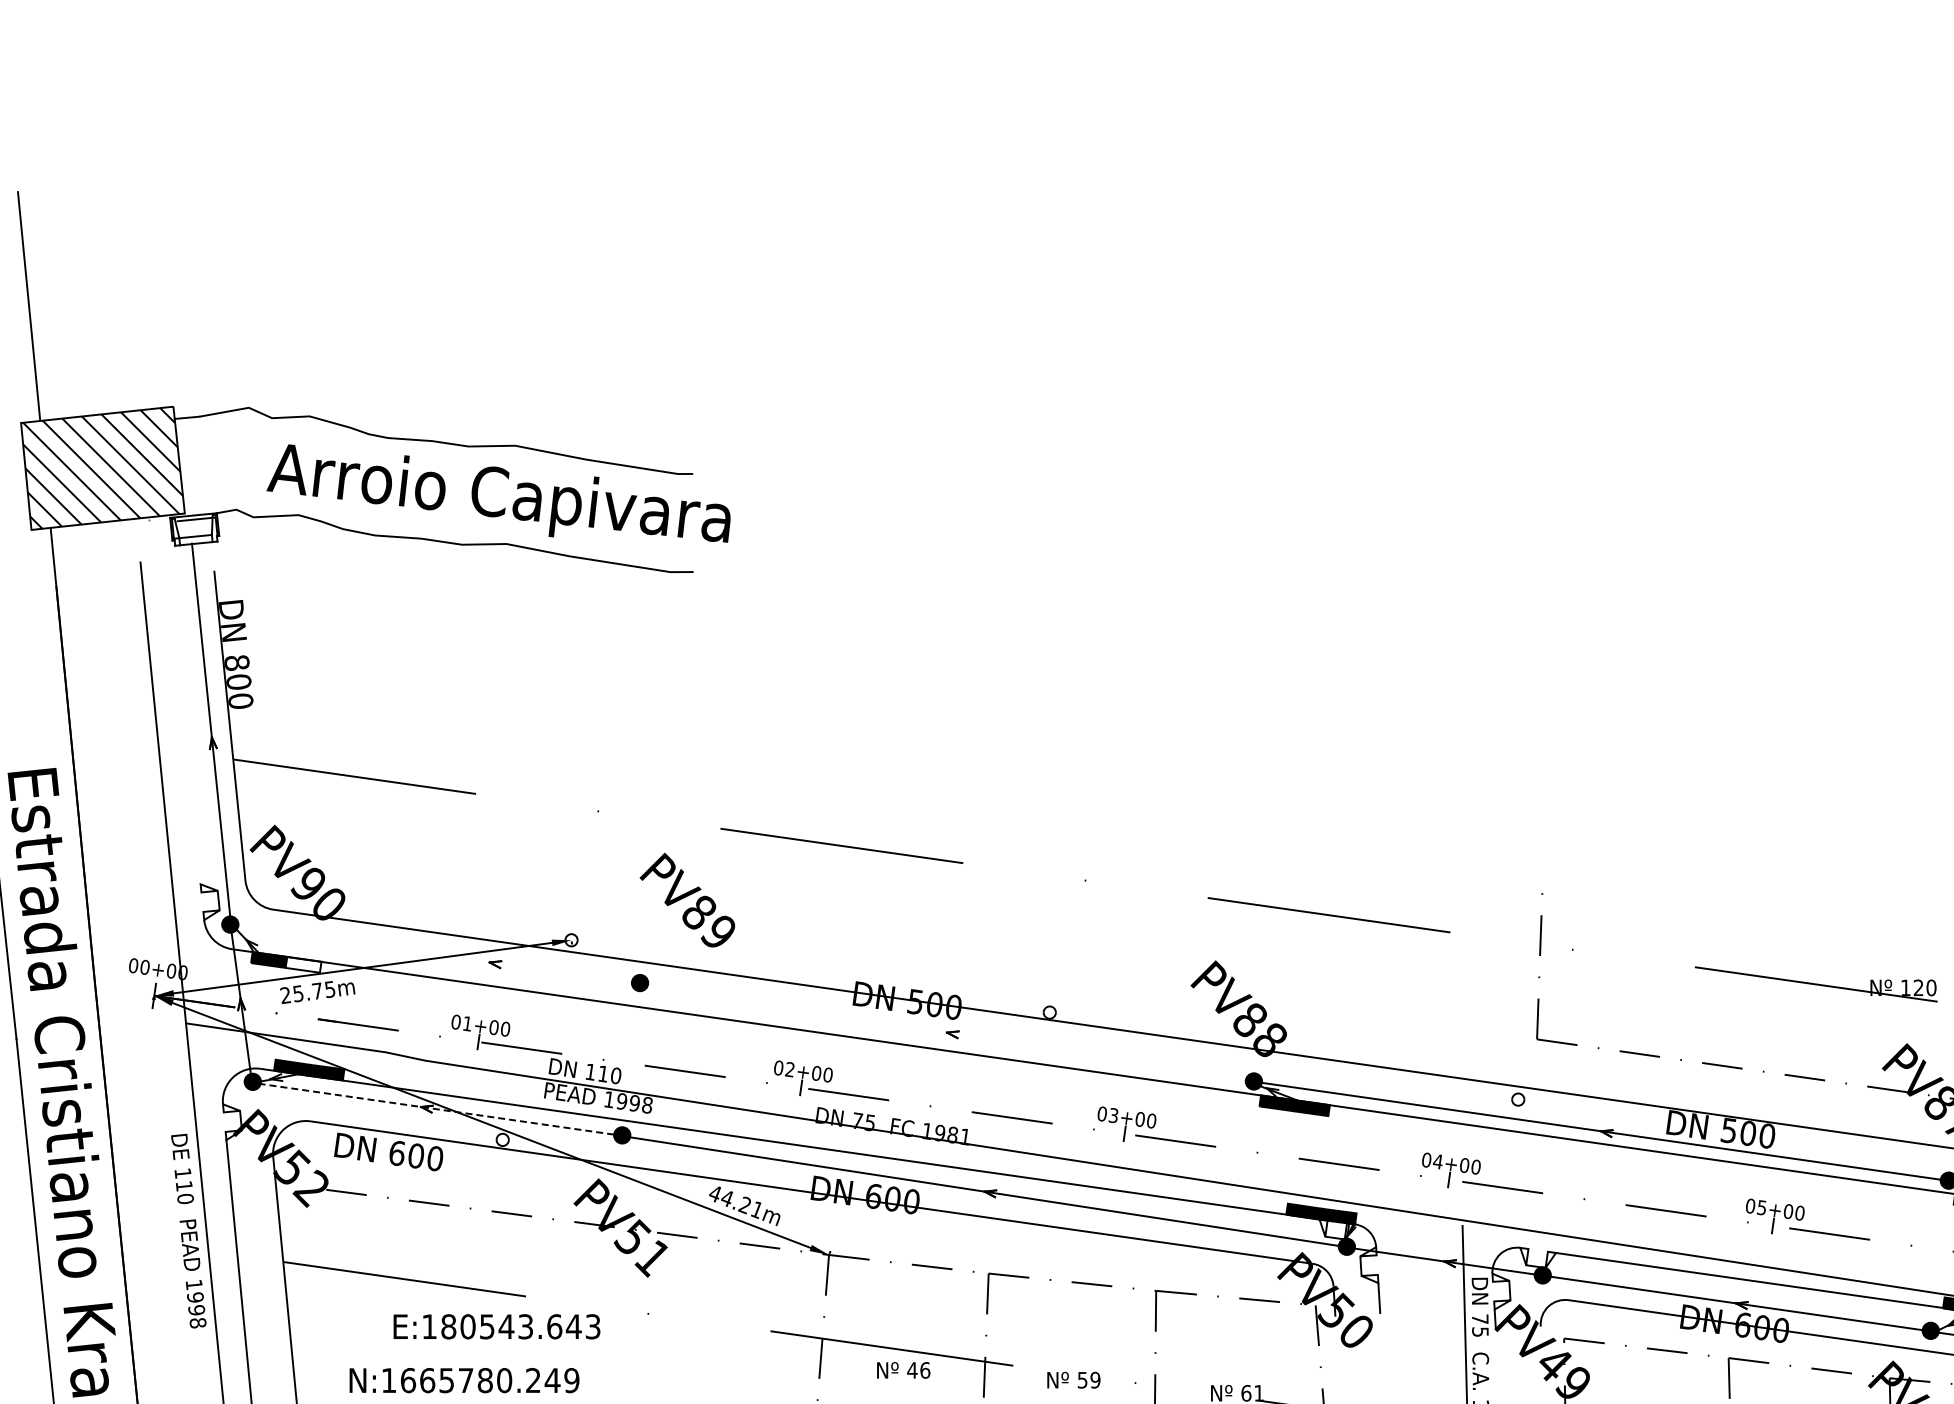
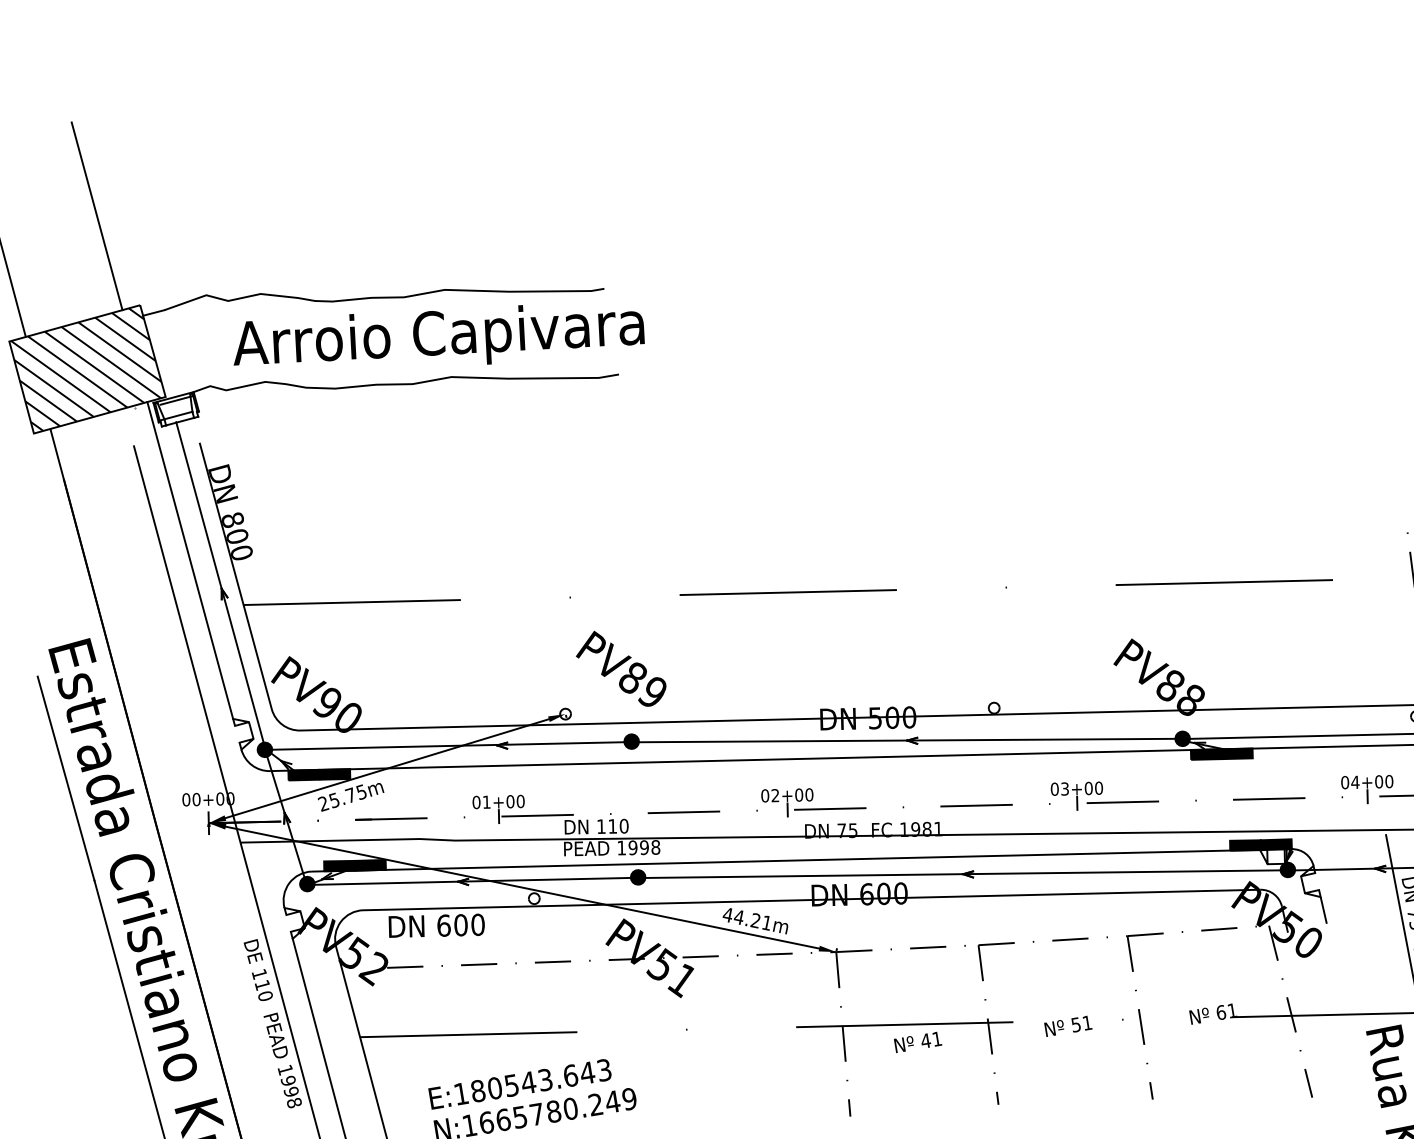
line: (141, 299) -> (96, 216), added
line: (181, 699) -> (189, 560), added
text: (687, 899) -> (620, 668), moved
line: (434, 953) -> (447, 745), added
fill: (303, 964) -> (334, 774), added
line: (946, 1032) -> (906, 740), added
line: (436, 1109) -> (471, 881), dashed -> solid
text: (496, 1326) -> (519, 1083), moved
text: (925, 1370) -> (937, 1039), 46 -> 41
text: (1095, 1379) -> (1087, 1022), 59 -> 51

